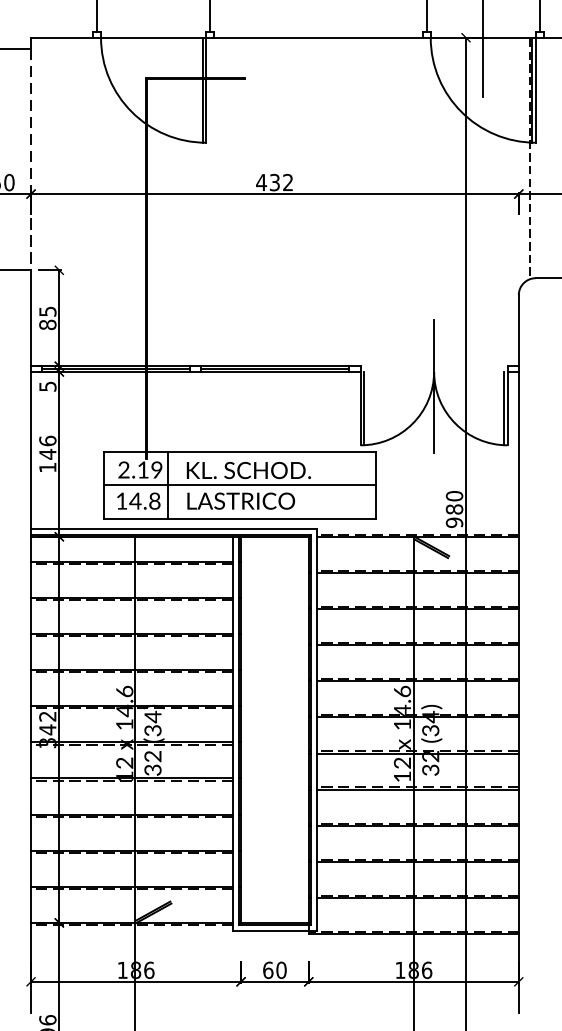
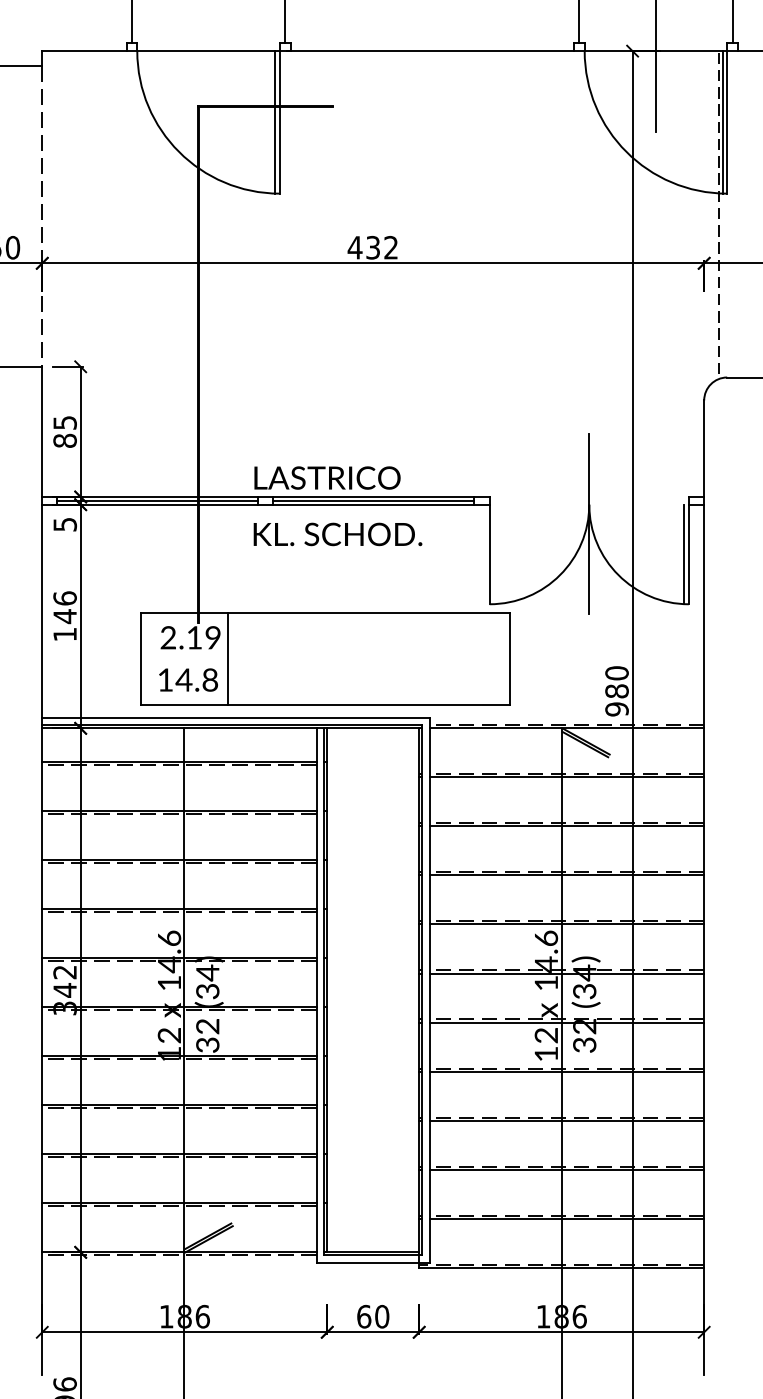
line: (364, 408) -> (494, 554), removed
text: (248, 470) -> (337, 534), moved
line: (239, 485) -> (325, 658), removed
text: (241, 500) -> (327, 477), moved

